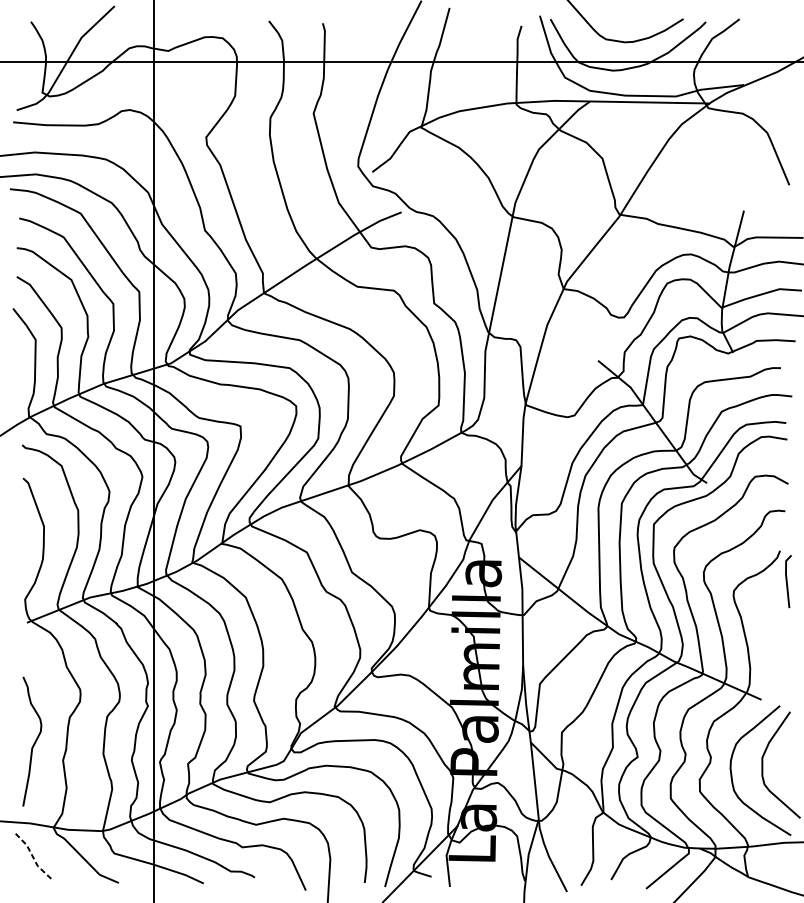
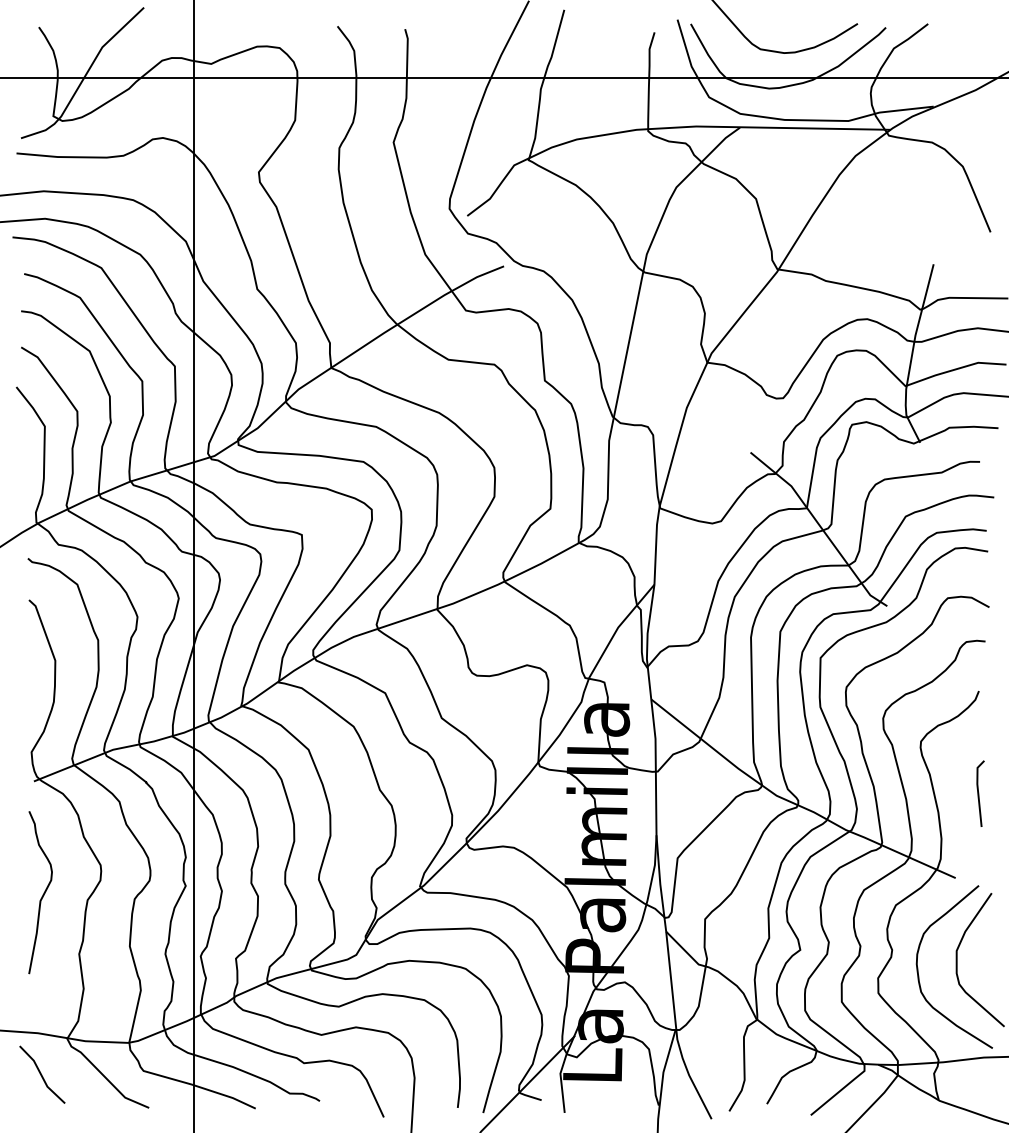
line: (787, 581) -> (979, 793), moved
curve: (33, 743) -> (42, 894), moved
line: (33, 857) -> (41, 1075), dashed -> solid

